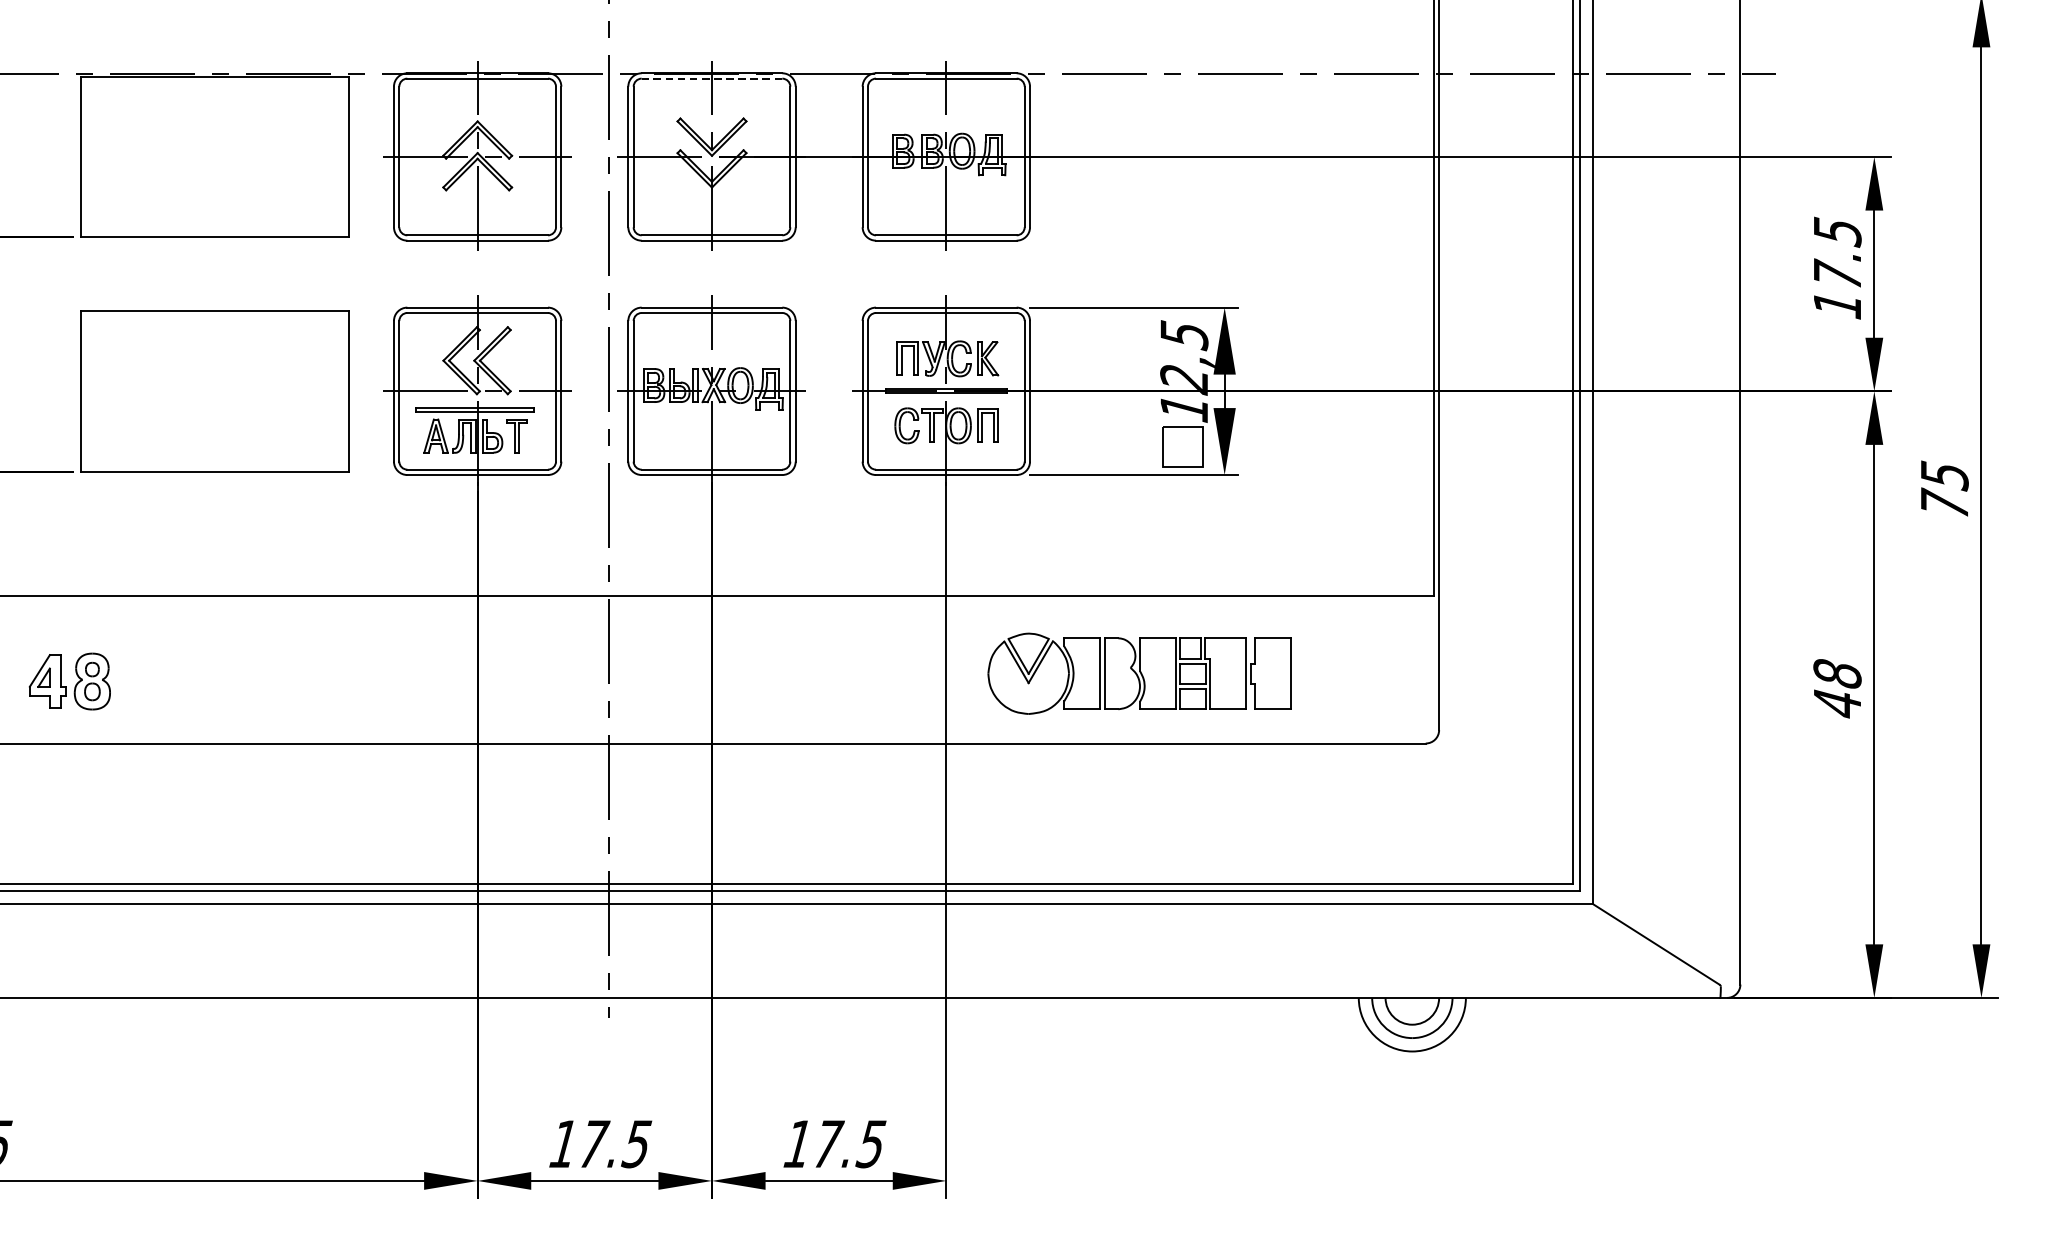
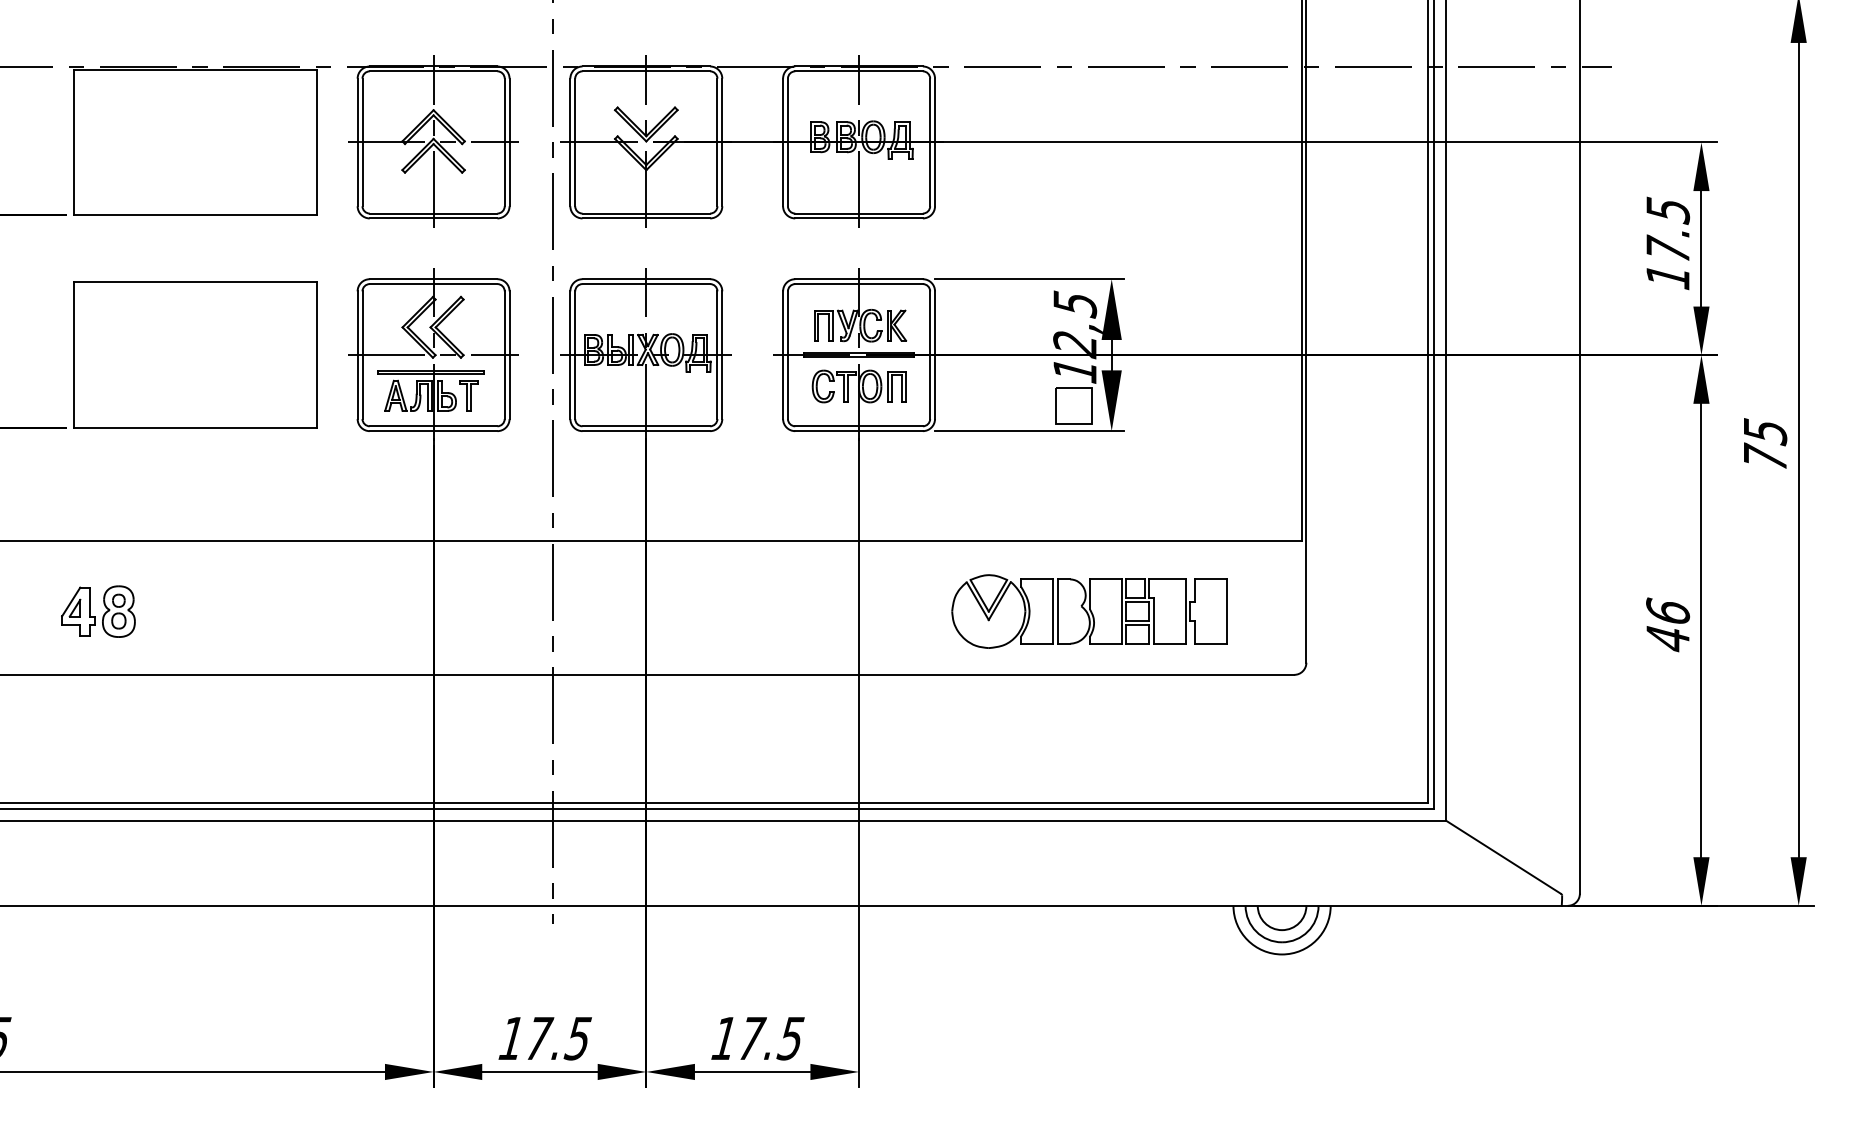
line: (712, 78) -> (646, 71), dashed -> solid
part: (1139, 673) -> (1089, 611), moved
text: (1836, 673) -> (1667, 611), 48 -> 46
part: (69, 681) -> (98, 611), moved

